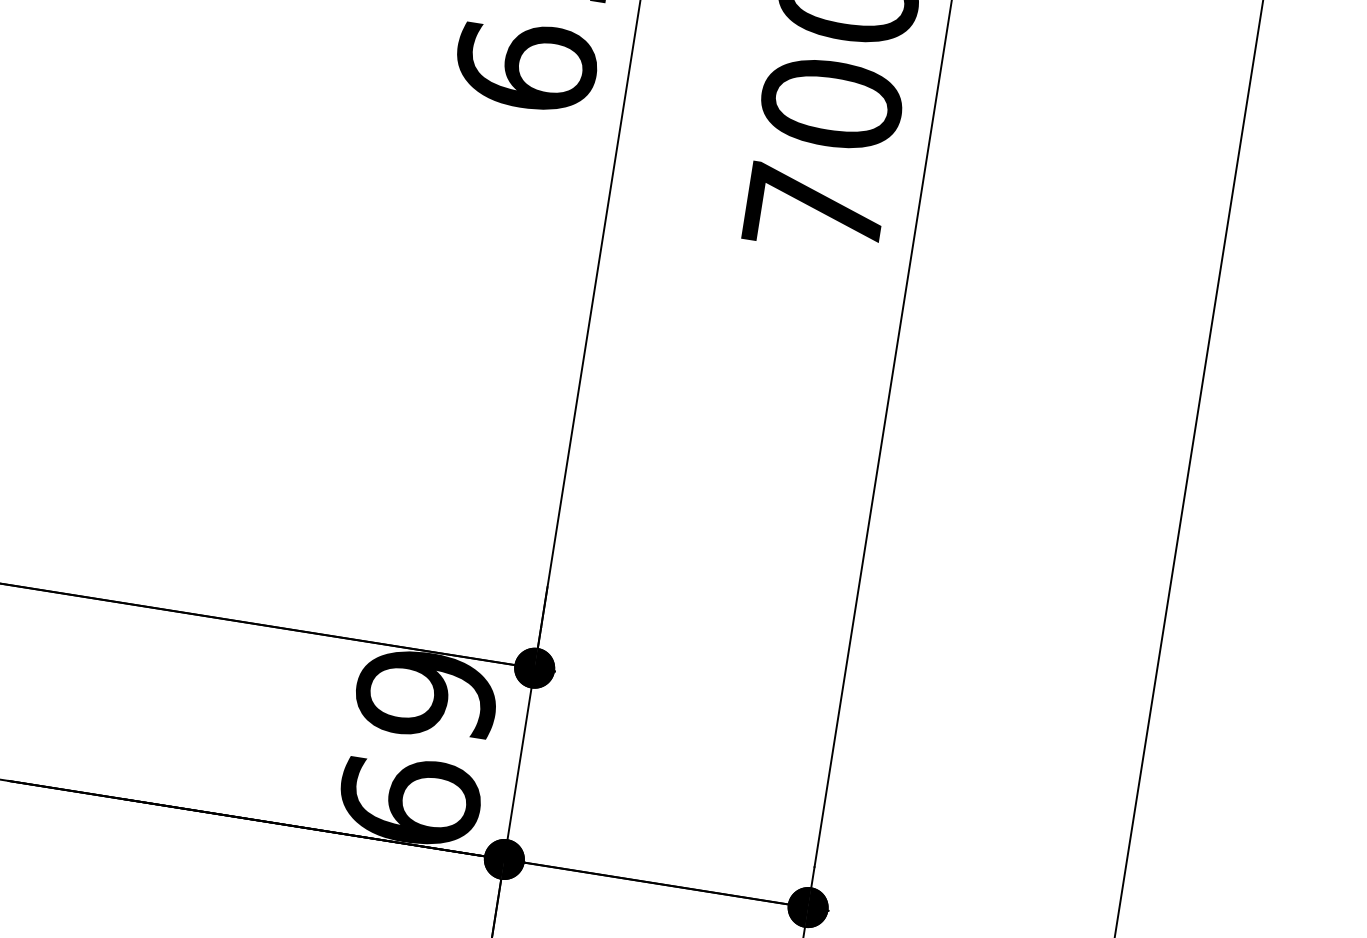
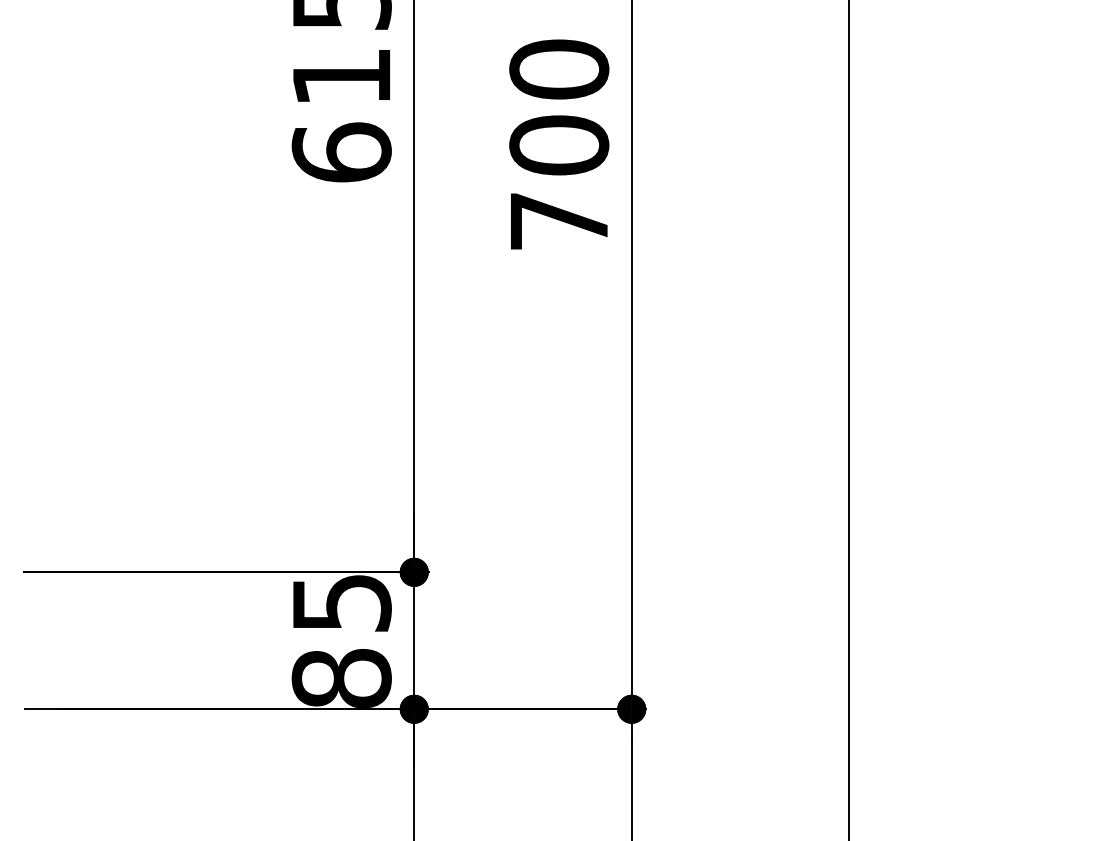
text: (417, 747) -> (341, 640), 69 -> 85

